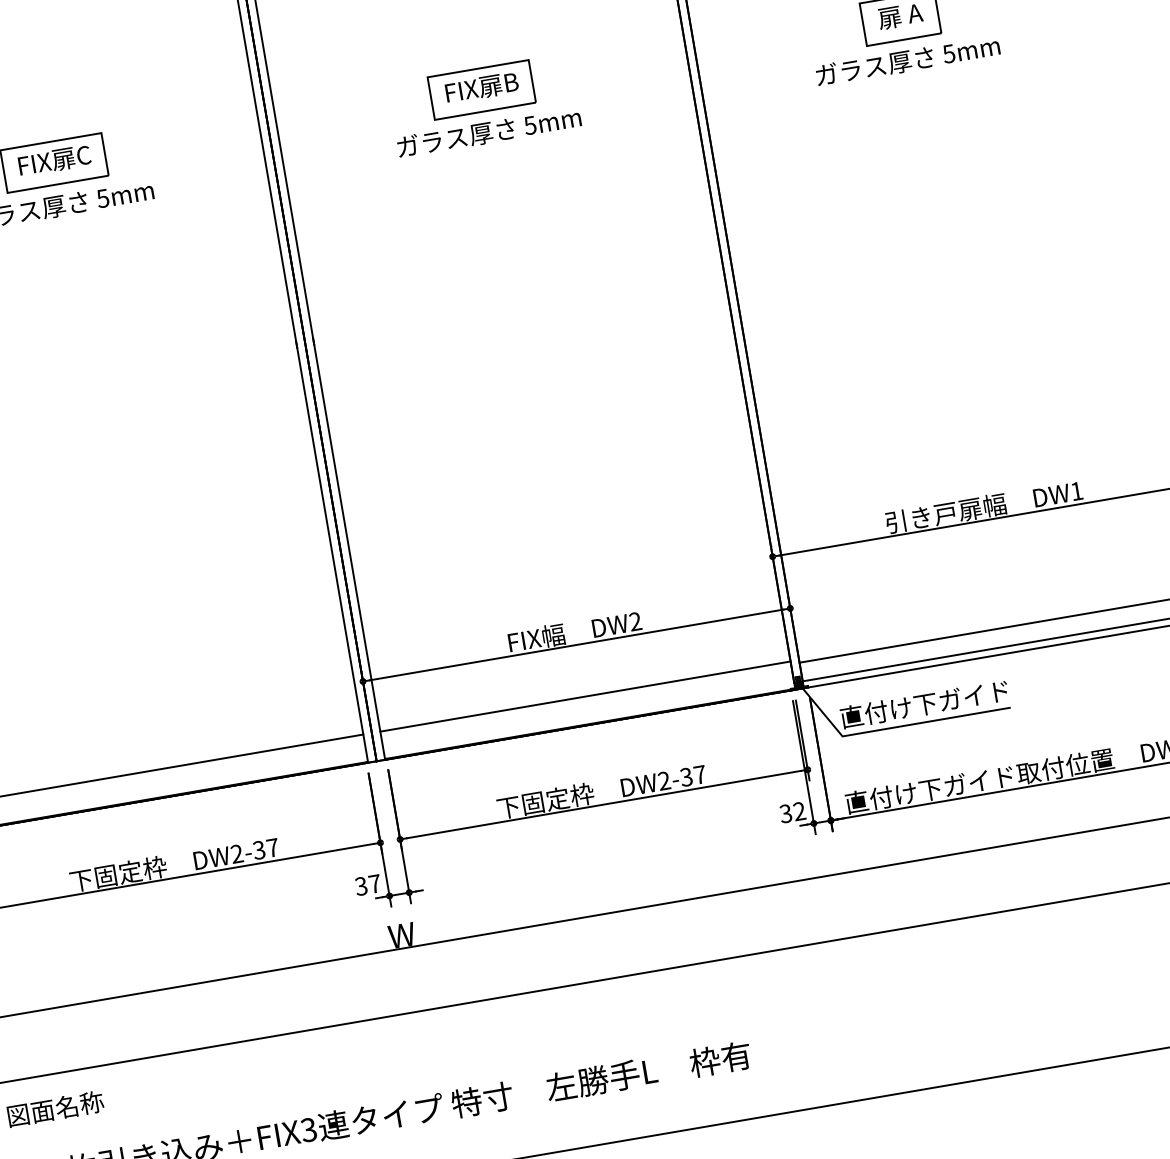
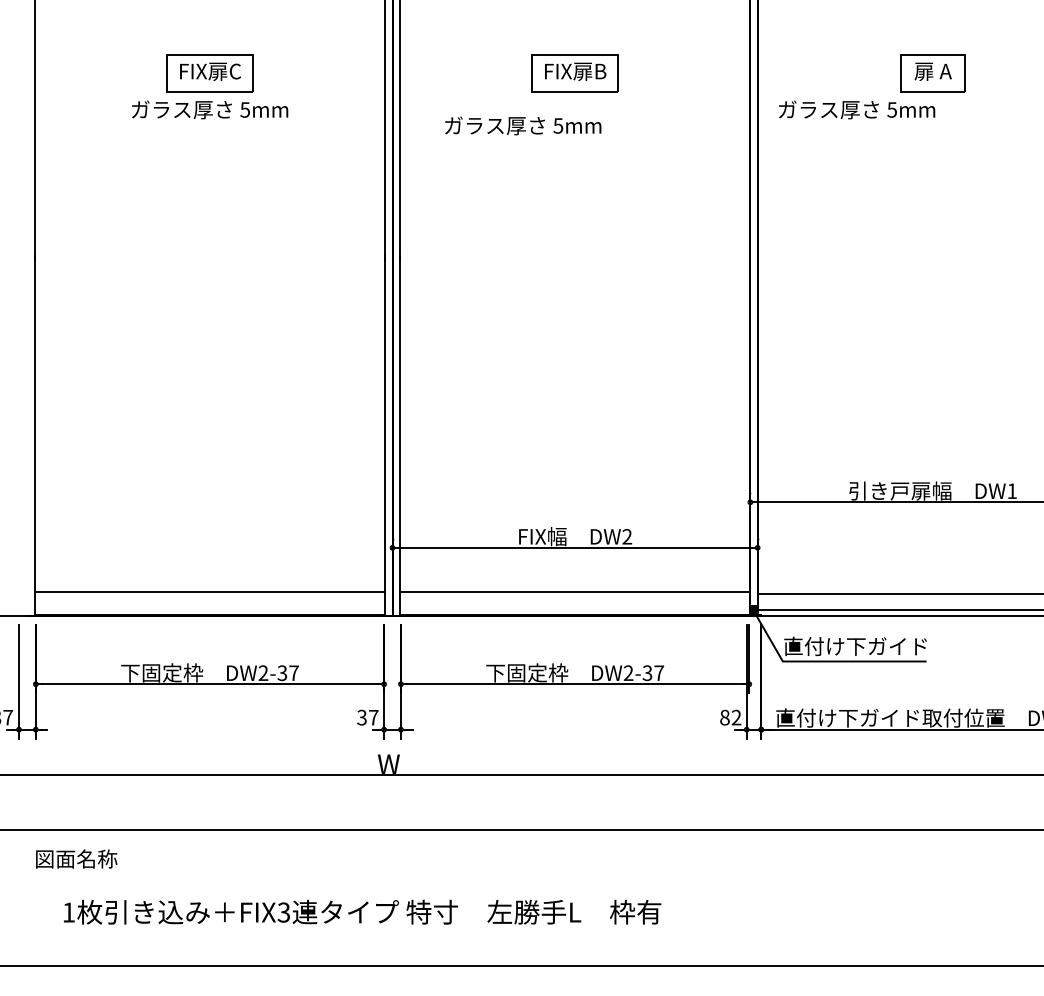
text: (908, 60) -> (857, 109), moved
text: (489, 131) -> (523, 125), moved
text: (785, 813) -> (724, 717), 32 -> 82

